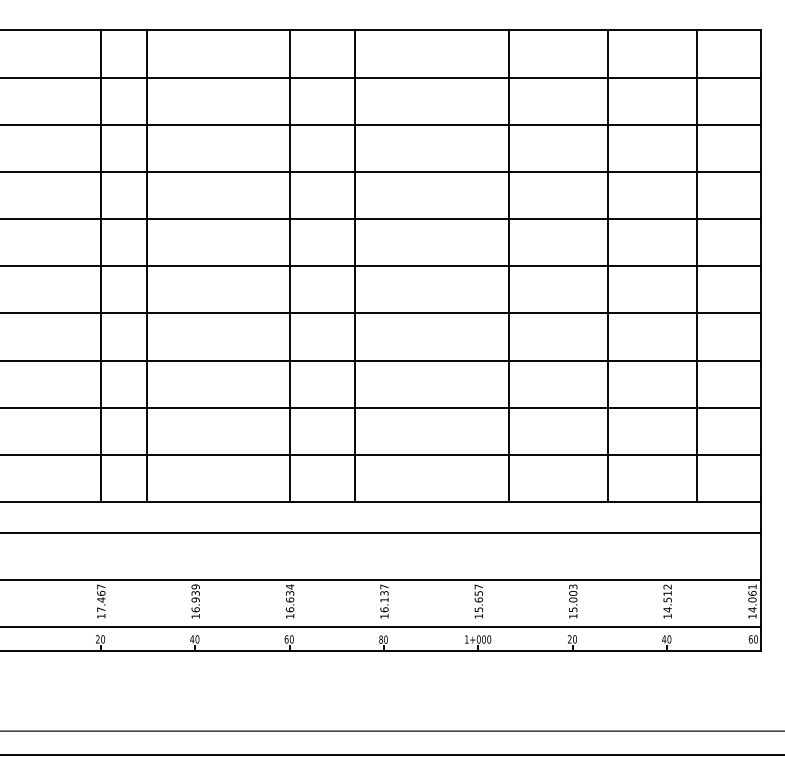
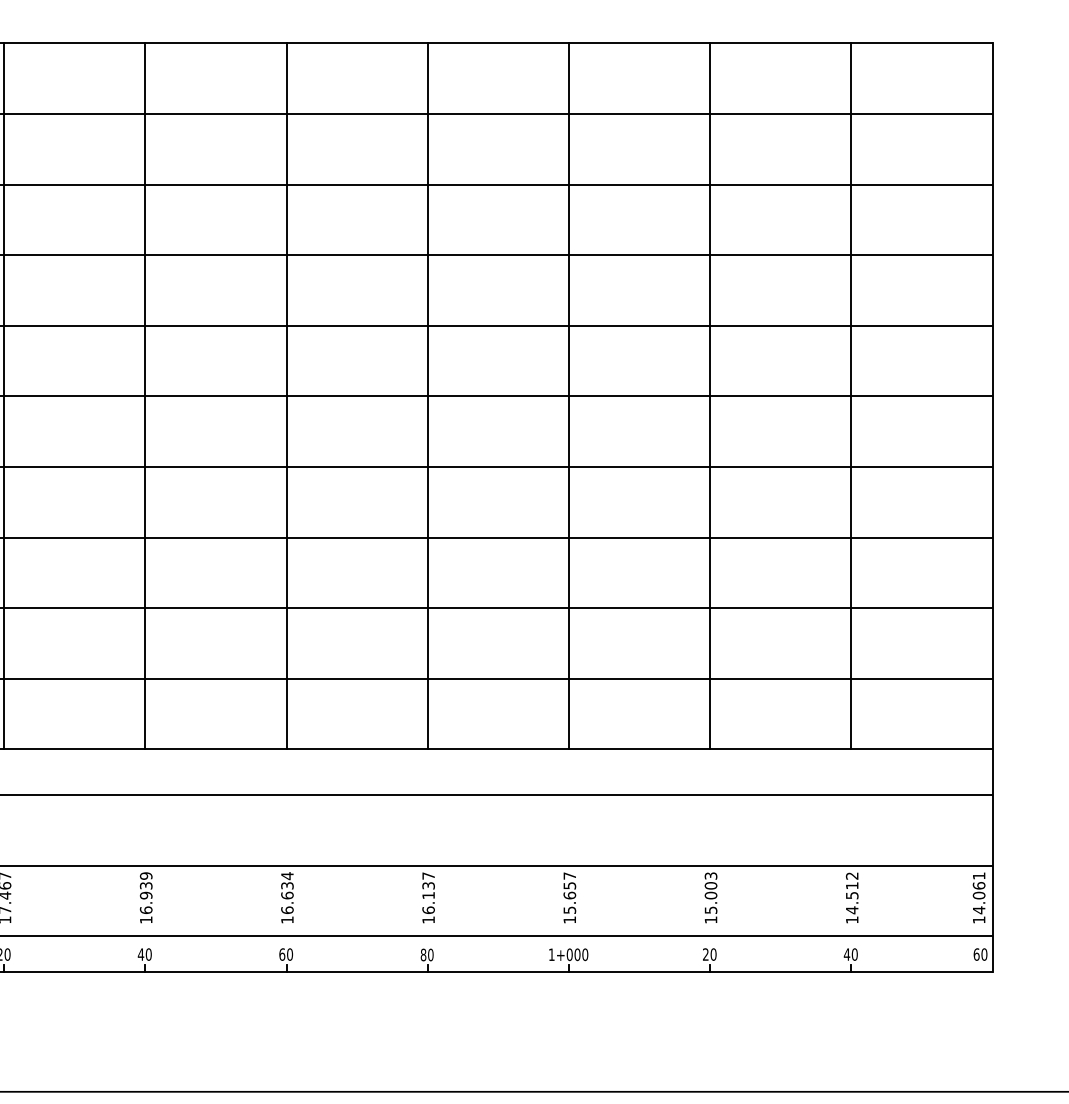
line: (147, 266) -> (145, 396), moved
line: (354, 266) -> (427, 396), moved
line: (509, 266) -> (569, 396), moved
line: (607, 266) -> (709, 396), moved
line: (697, 266) -> (852, 396), moved

